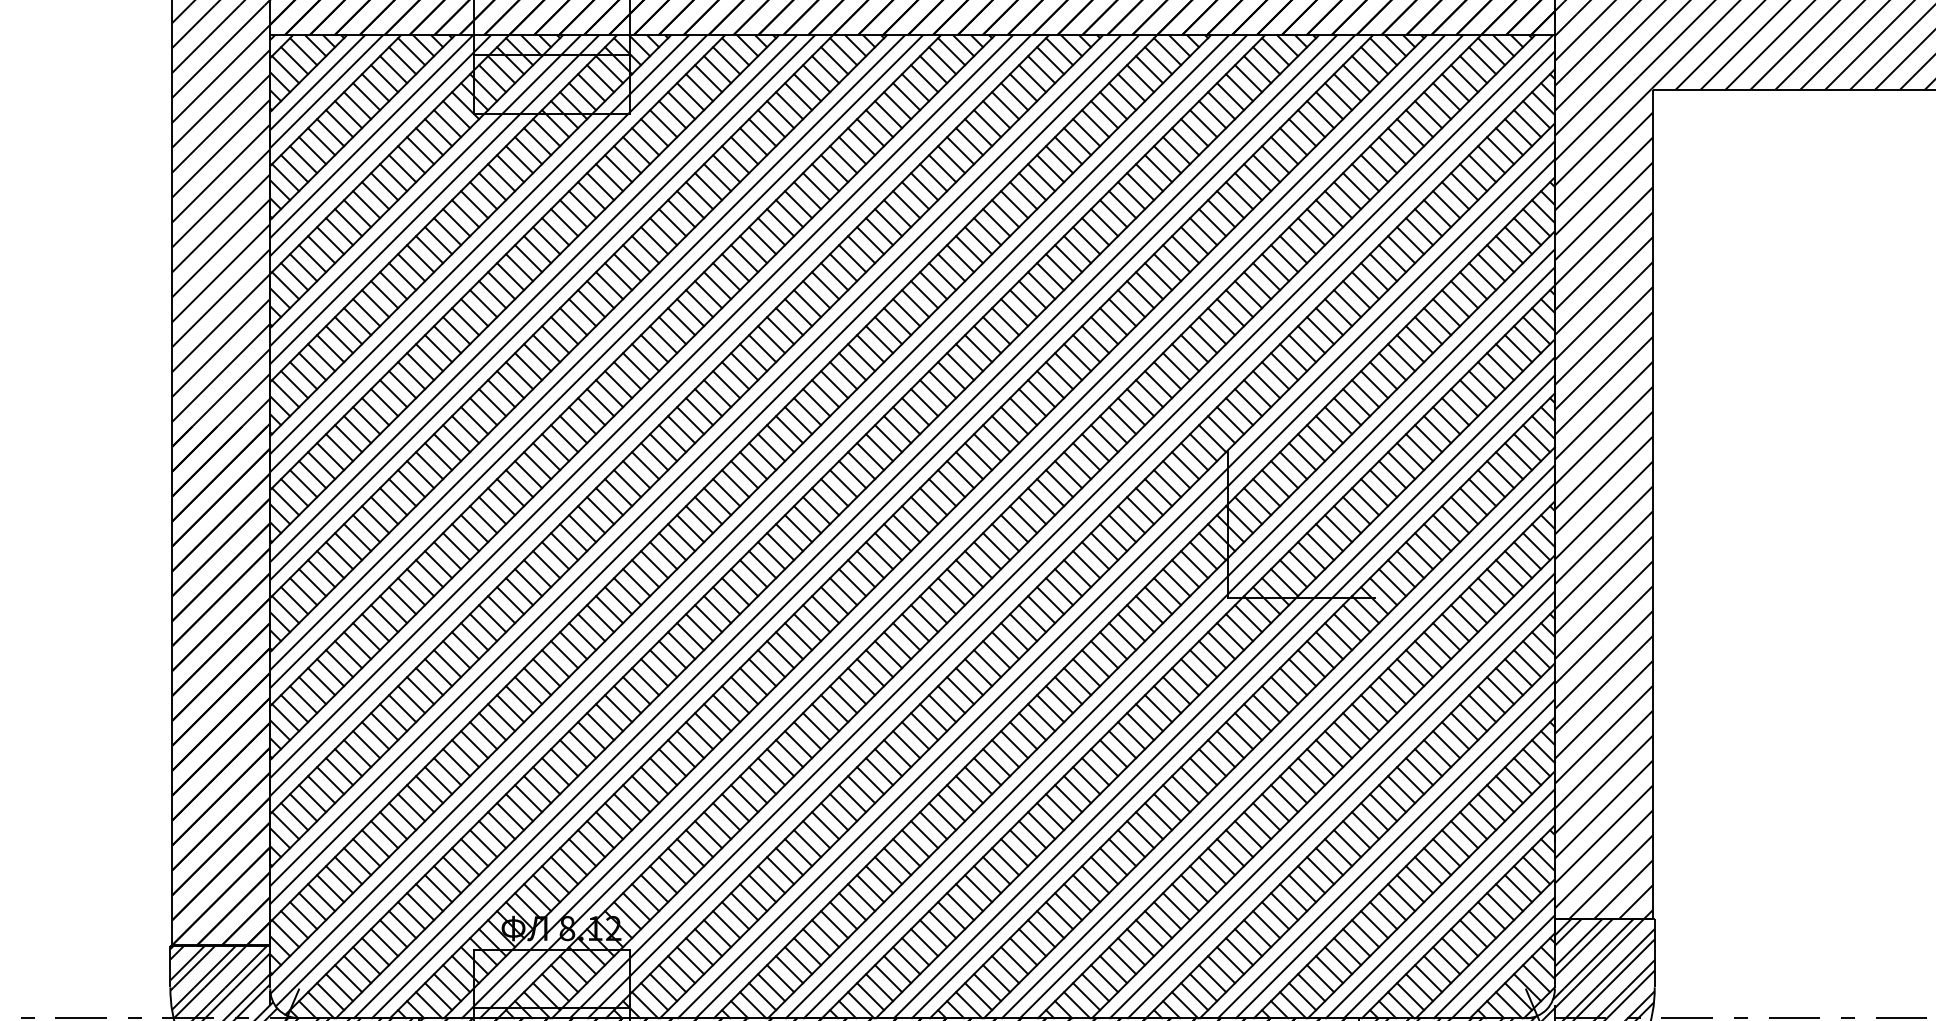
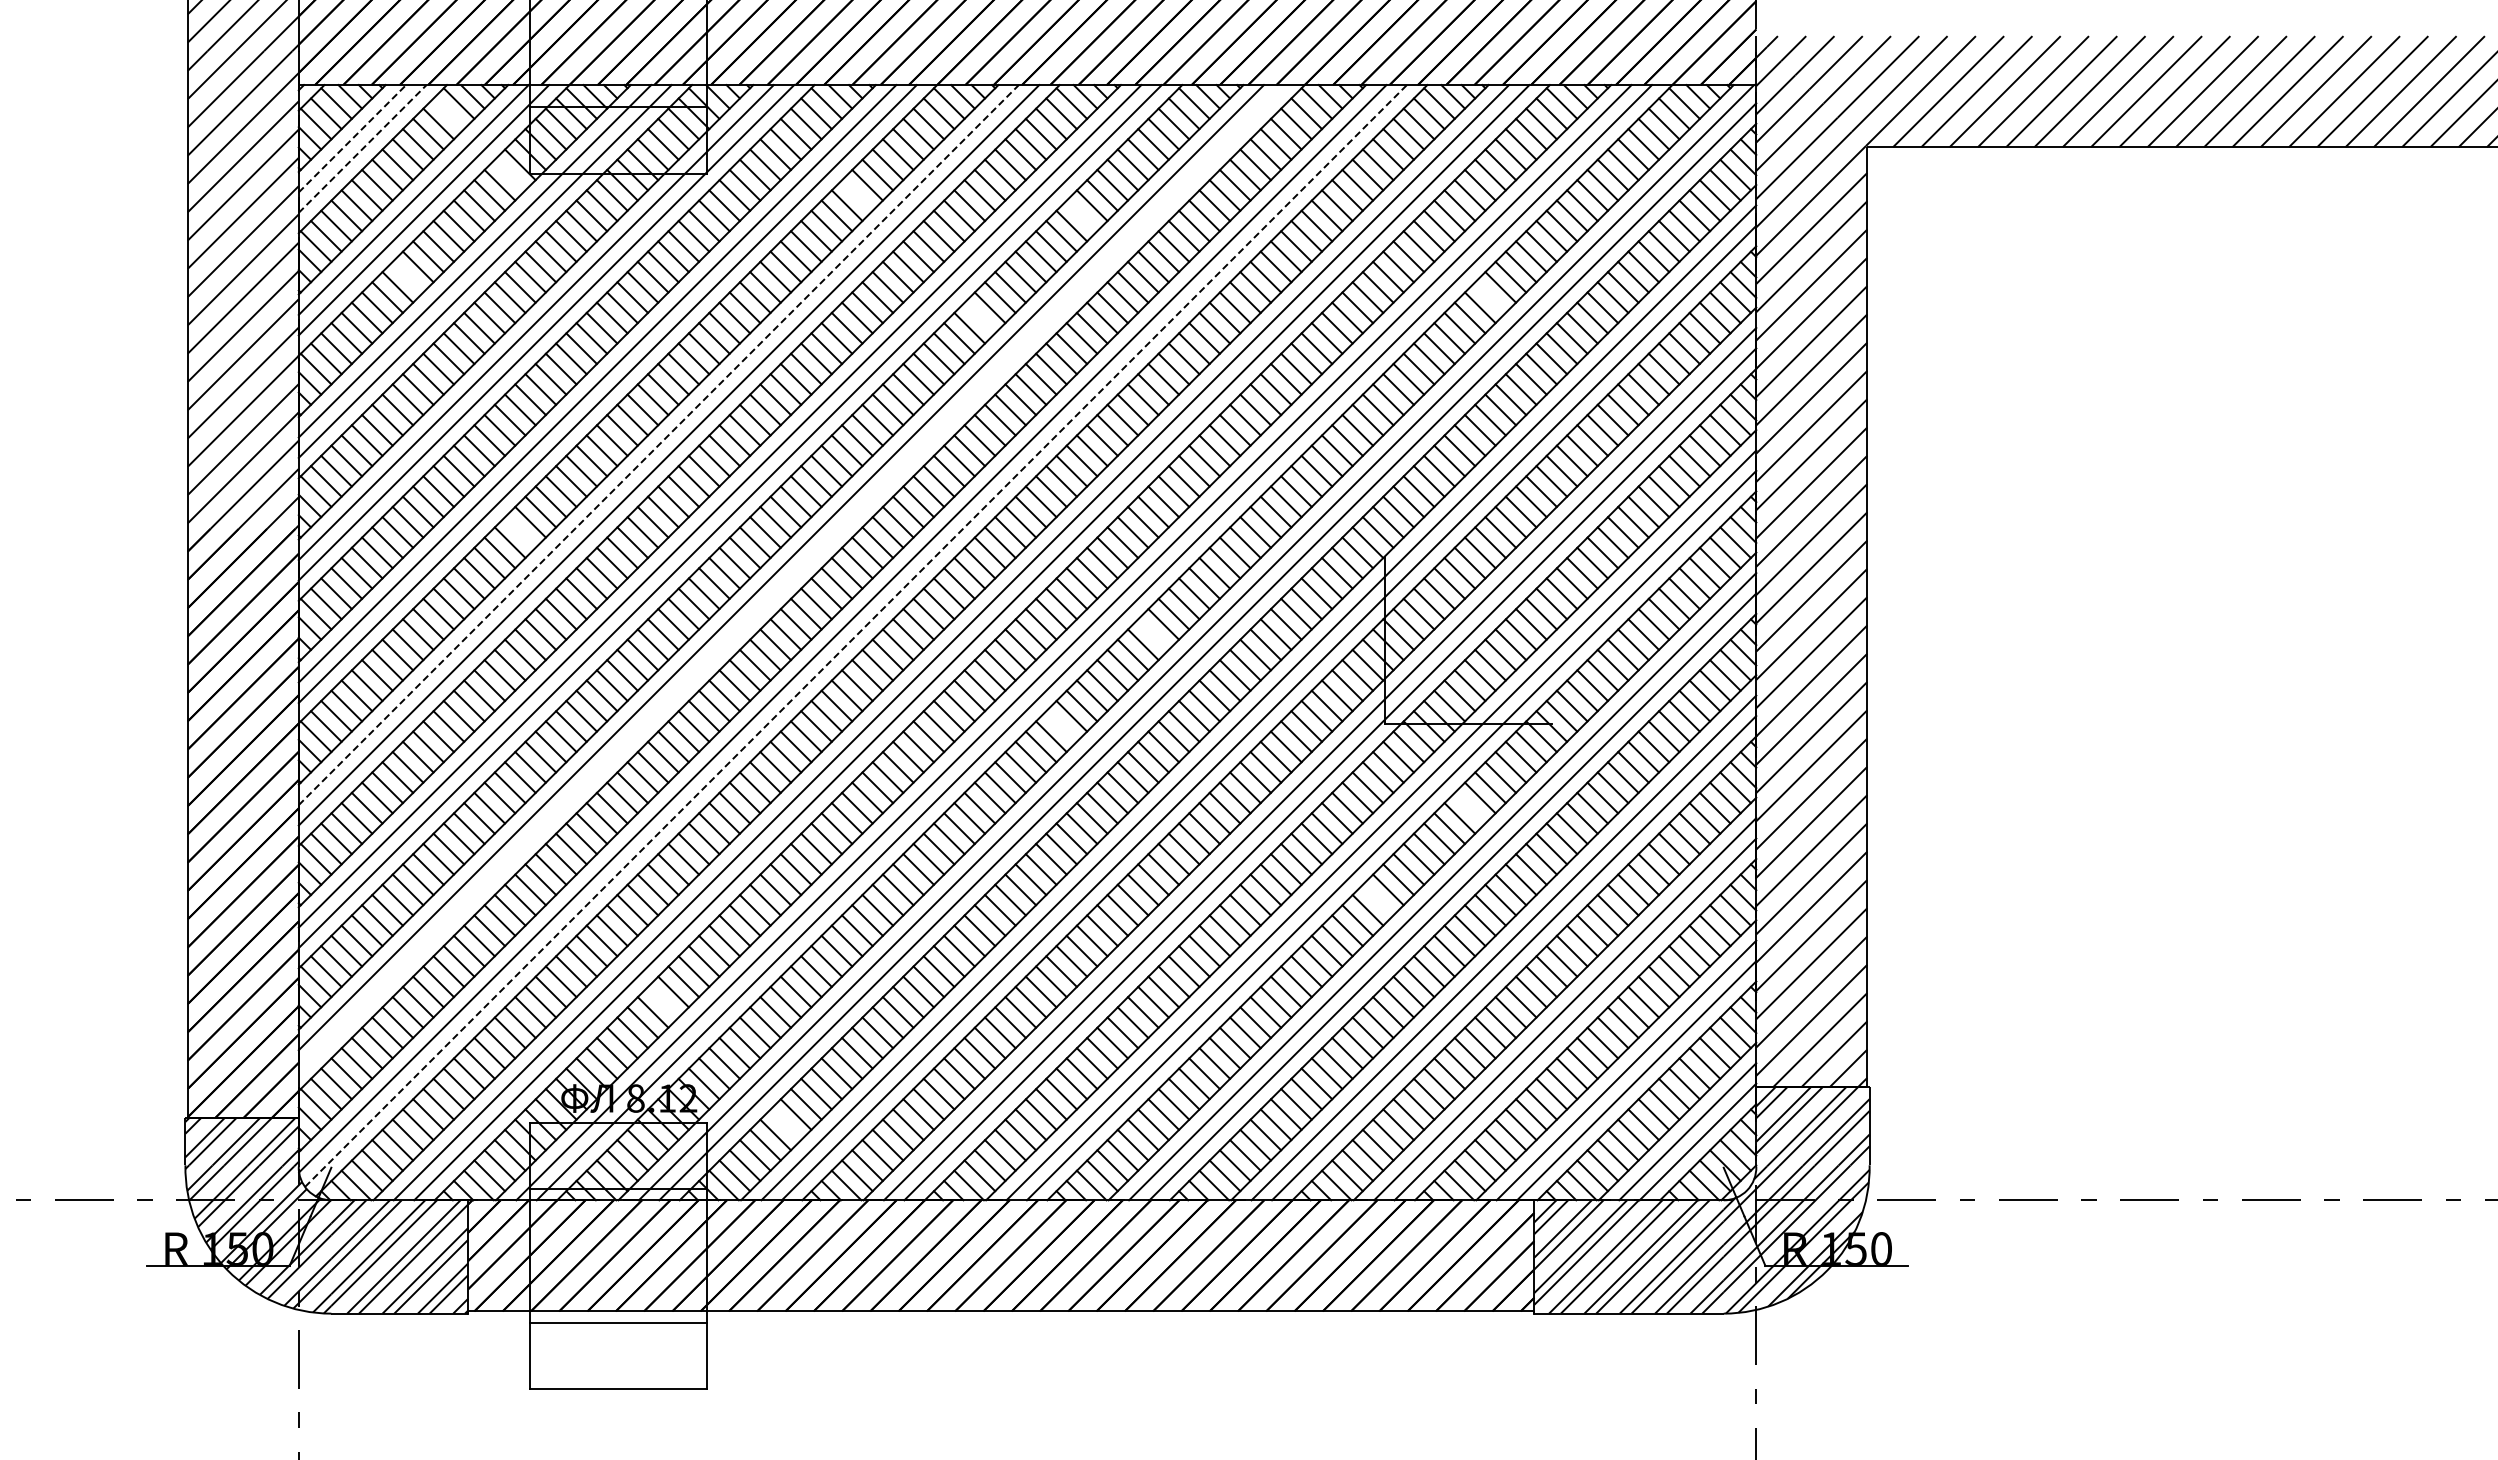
line: (402, 60) -> (448, 113), removed
line: (317, 82) -> (352, 138), solid -> dashed
line: (327, 91) -> (363, 148), solid -> dashed
line: (456, 114) -> (509, 174), removed
line: (762, 132) -> (857, 195), removed
line: (960, 150) -> (1081, 215), removed
line: (366, 204) -> (407, 276), removed
line: (1320, 222) -> (1490, 297), removed
line: (870, 240) -> (979, 317), removed
line: (588, 352) -> (659, 444), solid -> dashed
line: (465, 429) -> (520, 532), removed
line: (704, 469) -> (791, 577), removed
line: (1023, 519) -> (1153, 634), removed
line: (761, 520) -> (856, 635), solid -> dashed
line: (942, 600) -> (1061, 726), removed
line: (1302, 672) -> (1469, 807), removed
line: (1220, 753) -> (1377, 899), removed
line: (591, 843) -> (663, 1001), removed
line: (699, 951) -> (785, 1124), removed

